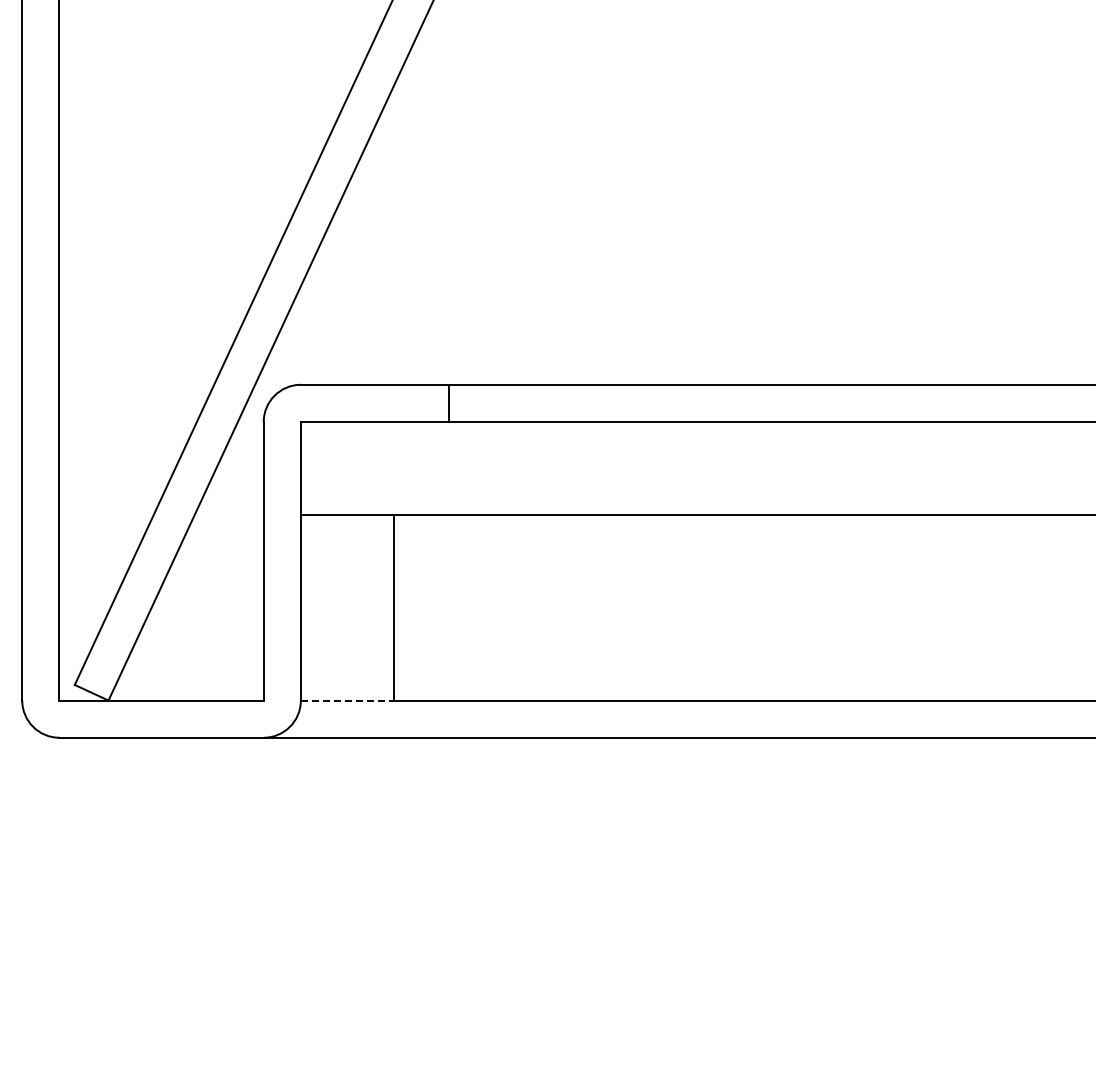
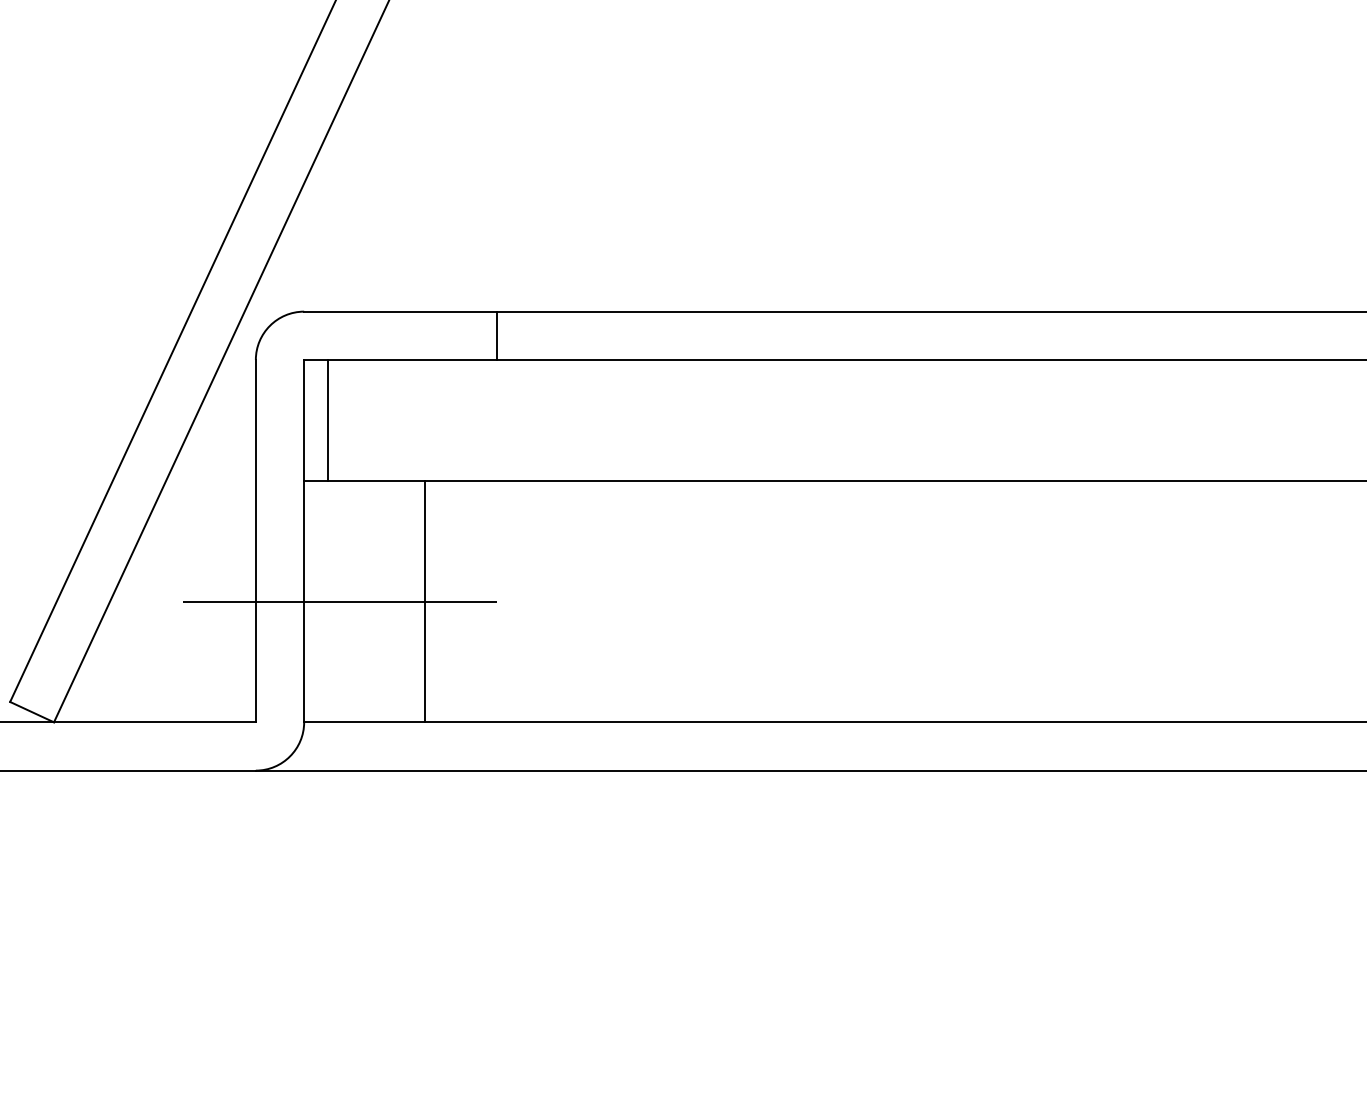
line: (319, 467) -> (328, 419), added
line: (328, 607) -> (340, 601), added
line: (347, 700) -> (364, 722), dashed -> solid

